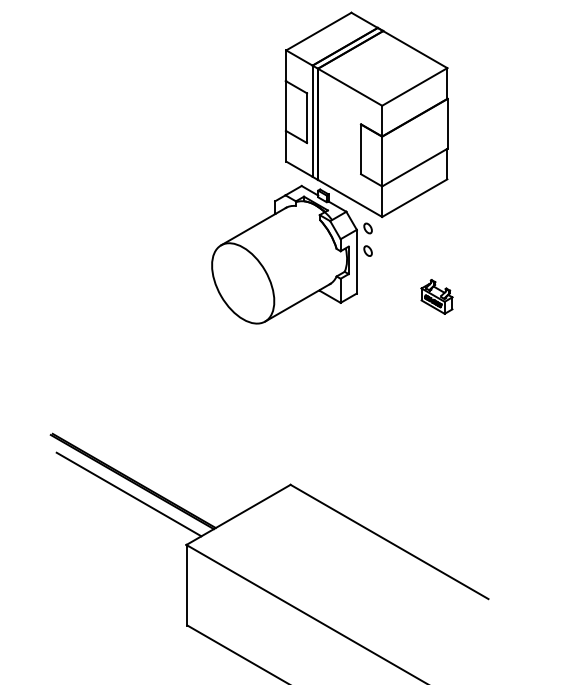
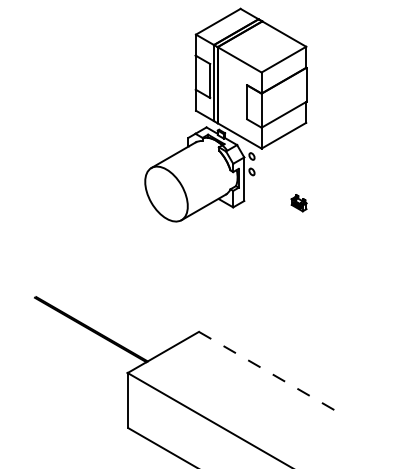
part: (436, 295) -> (298, 202), size x0.7
line: (127, 494) -> (87, 338), removed
line: (390, 542) -> (267, 371), solid -> dashed

